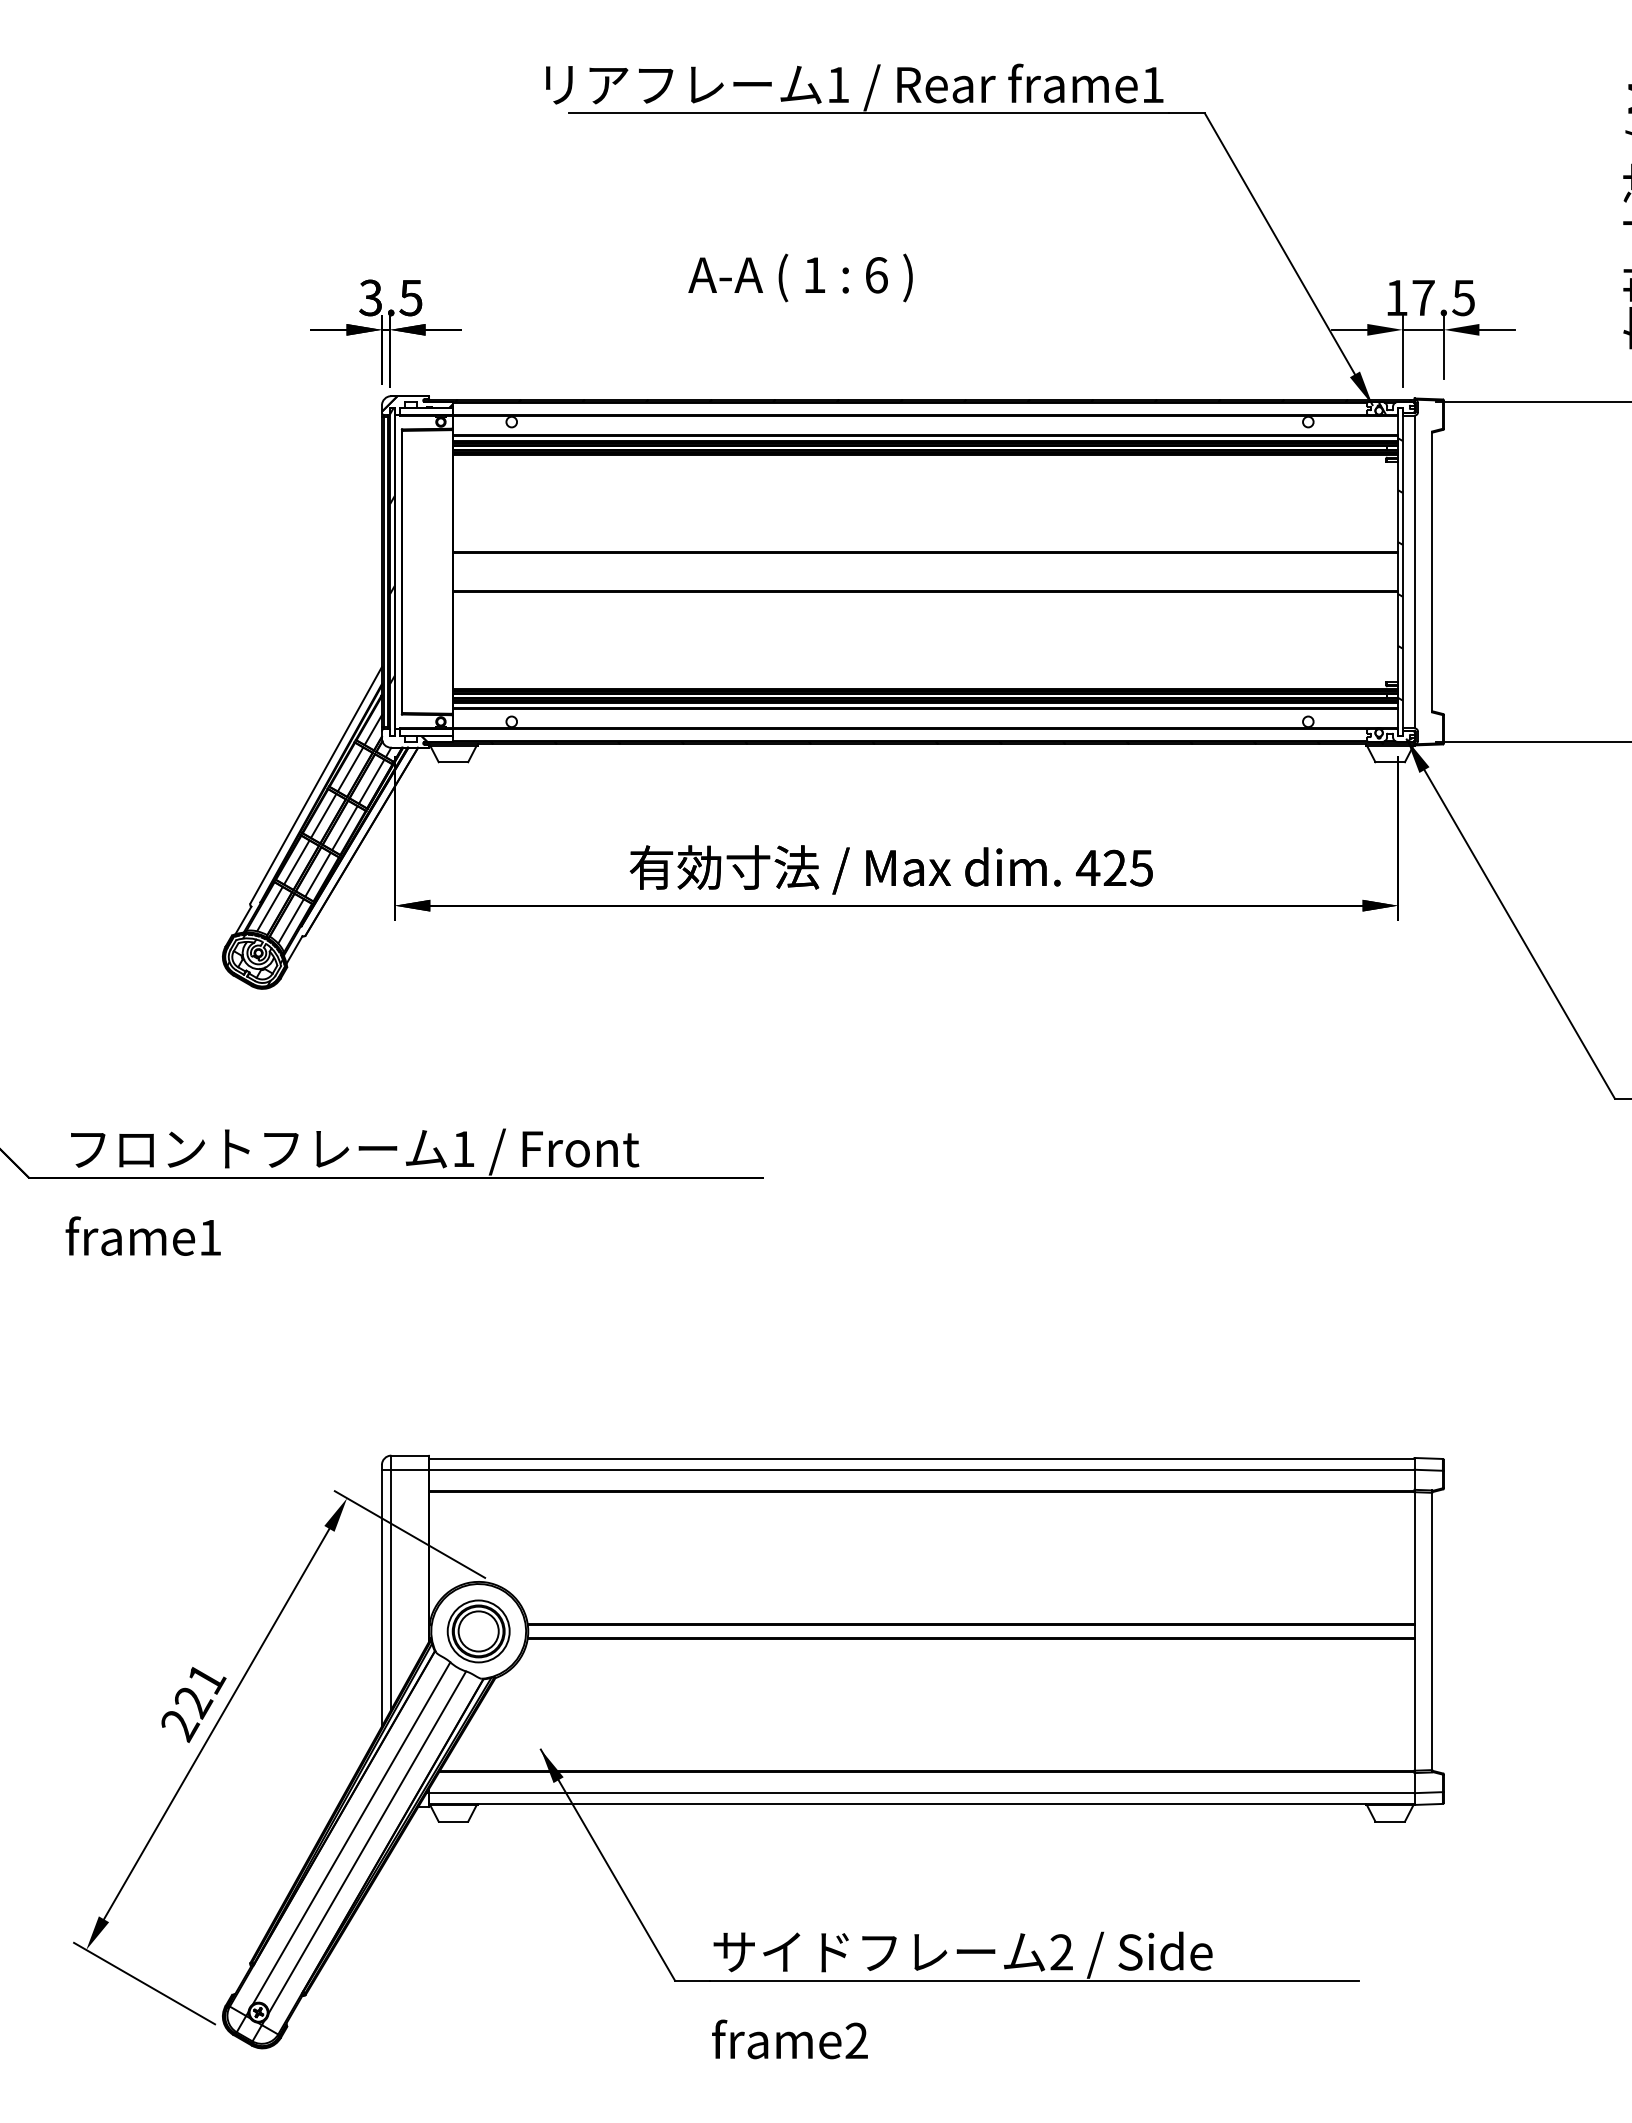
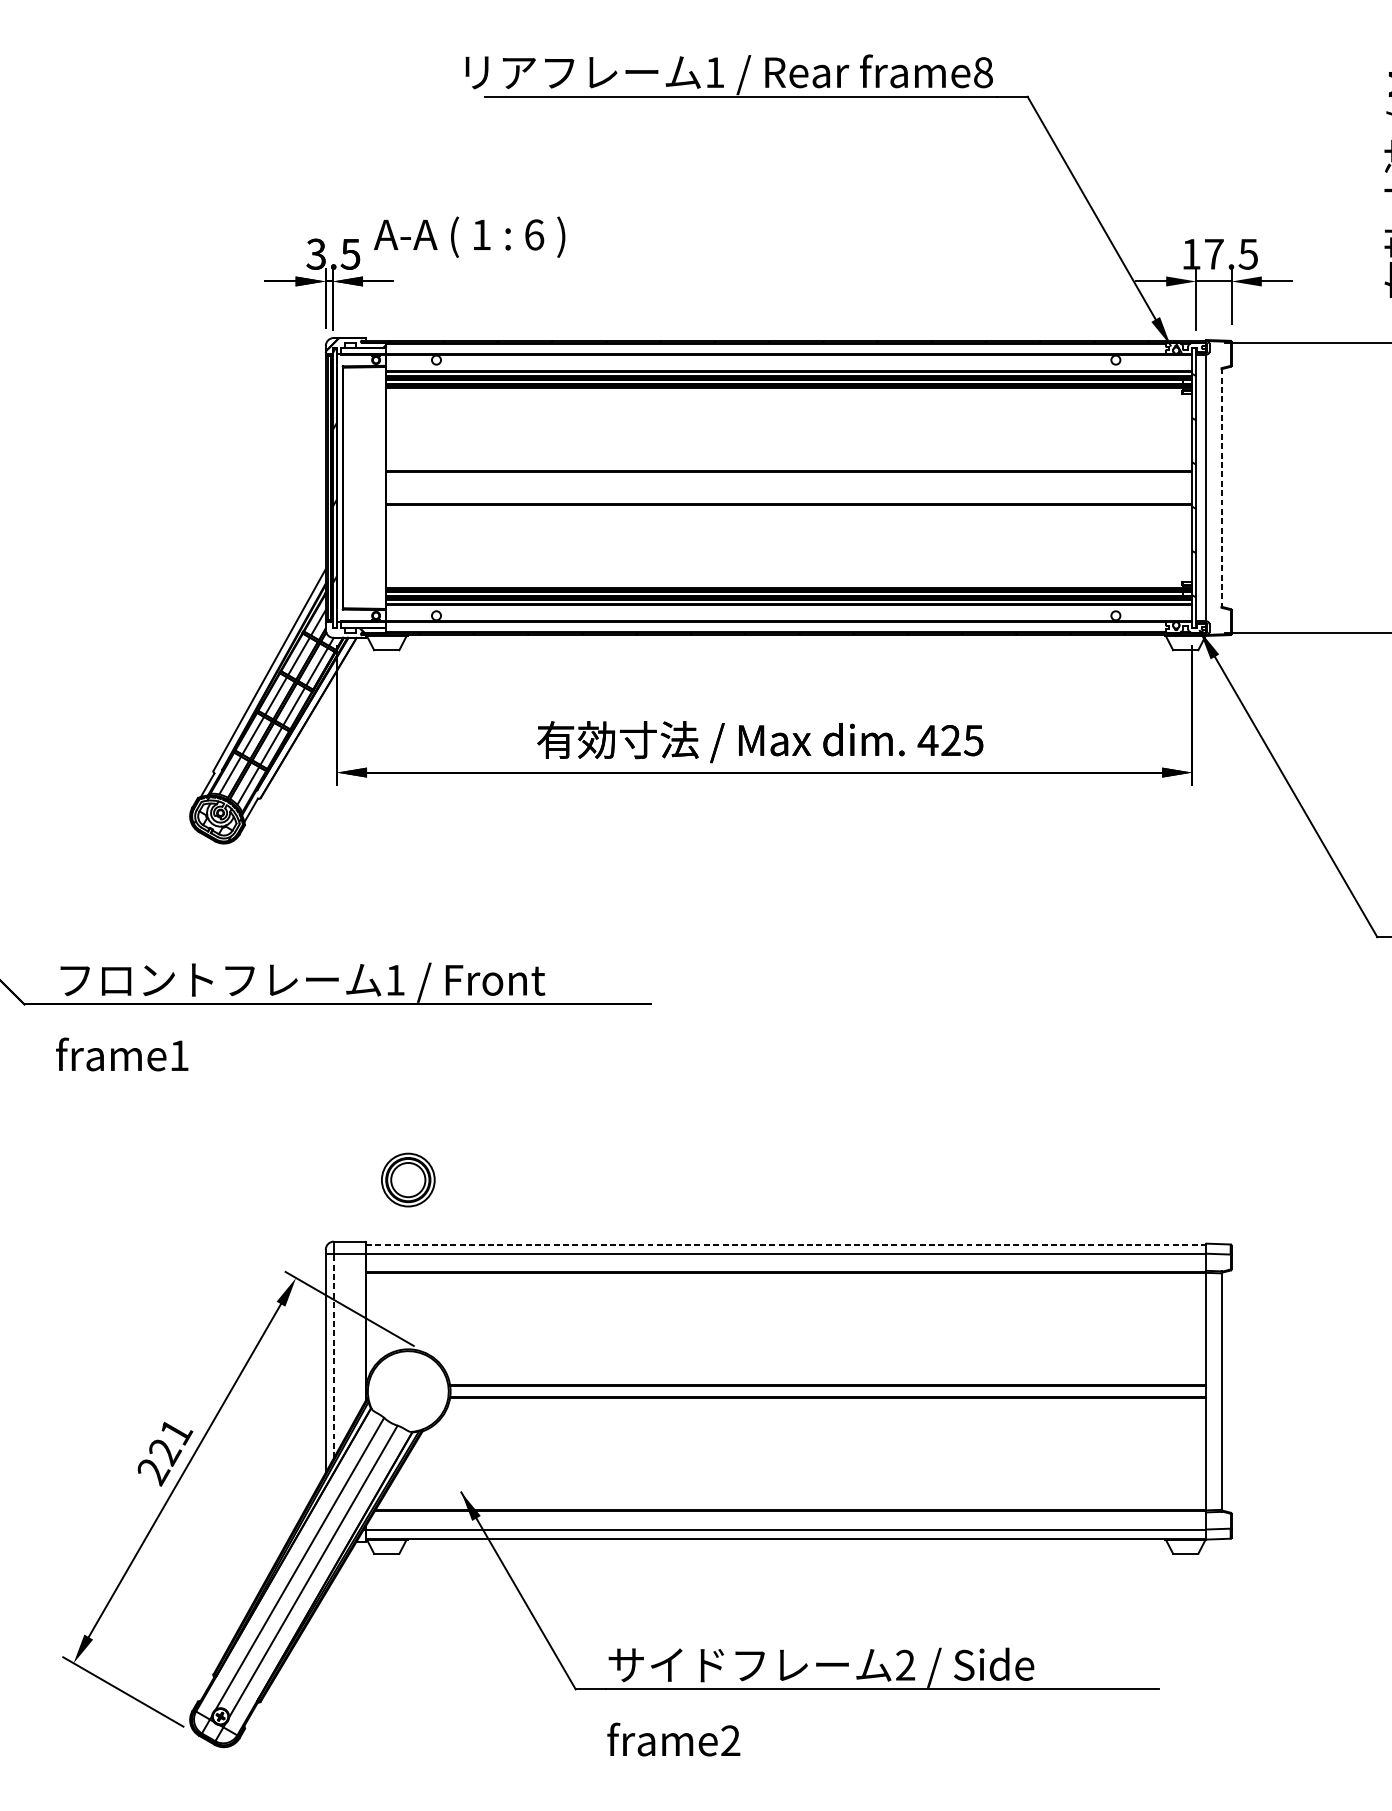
text: (1153, 84) -> (983, 72), frame1 -> frame8
text: (800, 277) -> (469, 236), moved
line: (1432, 572) -> (1221, 488), solid -> dashed
line: (921, 1459) -> (785, 1244), solid -> dashed
line: (391, 1589) -> (333, 1355), solid -> dashed
part: (478, 1631) -> (408, 1180), moved

